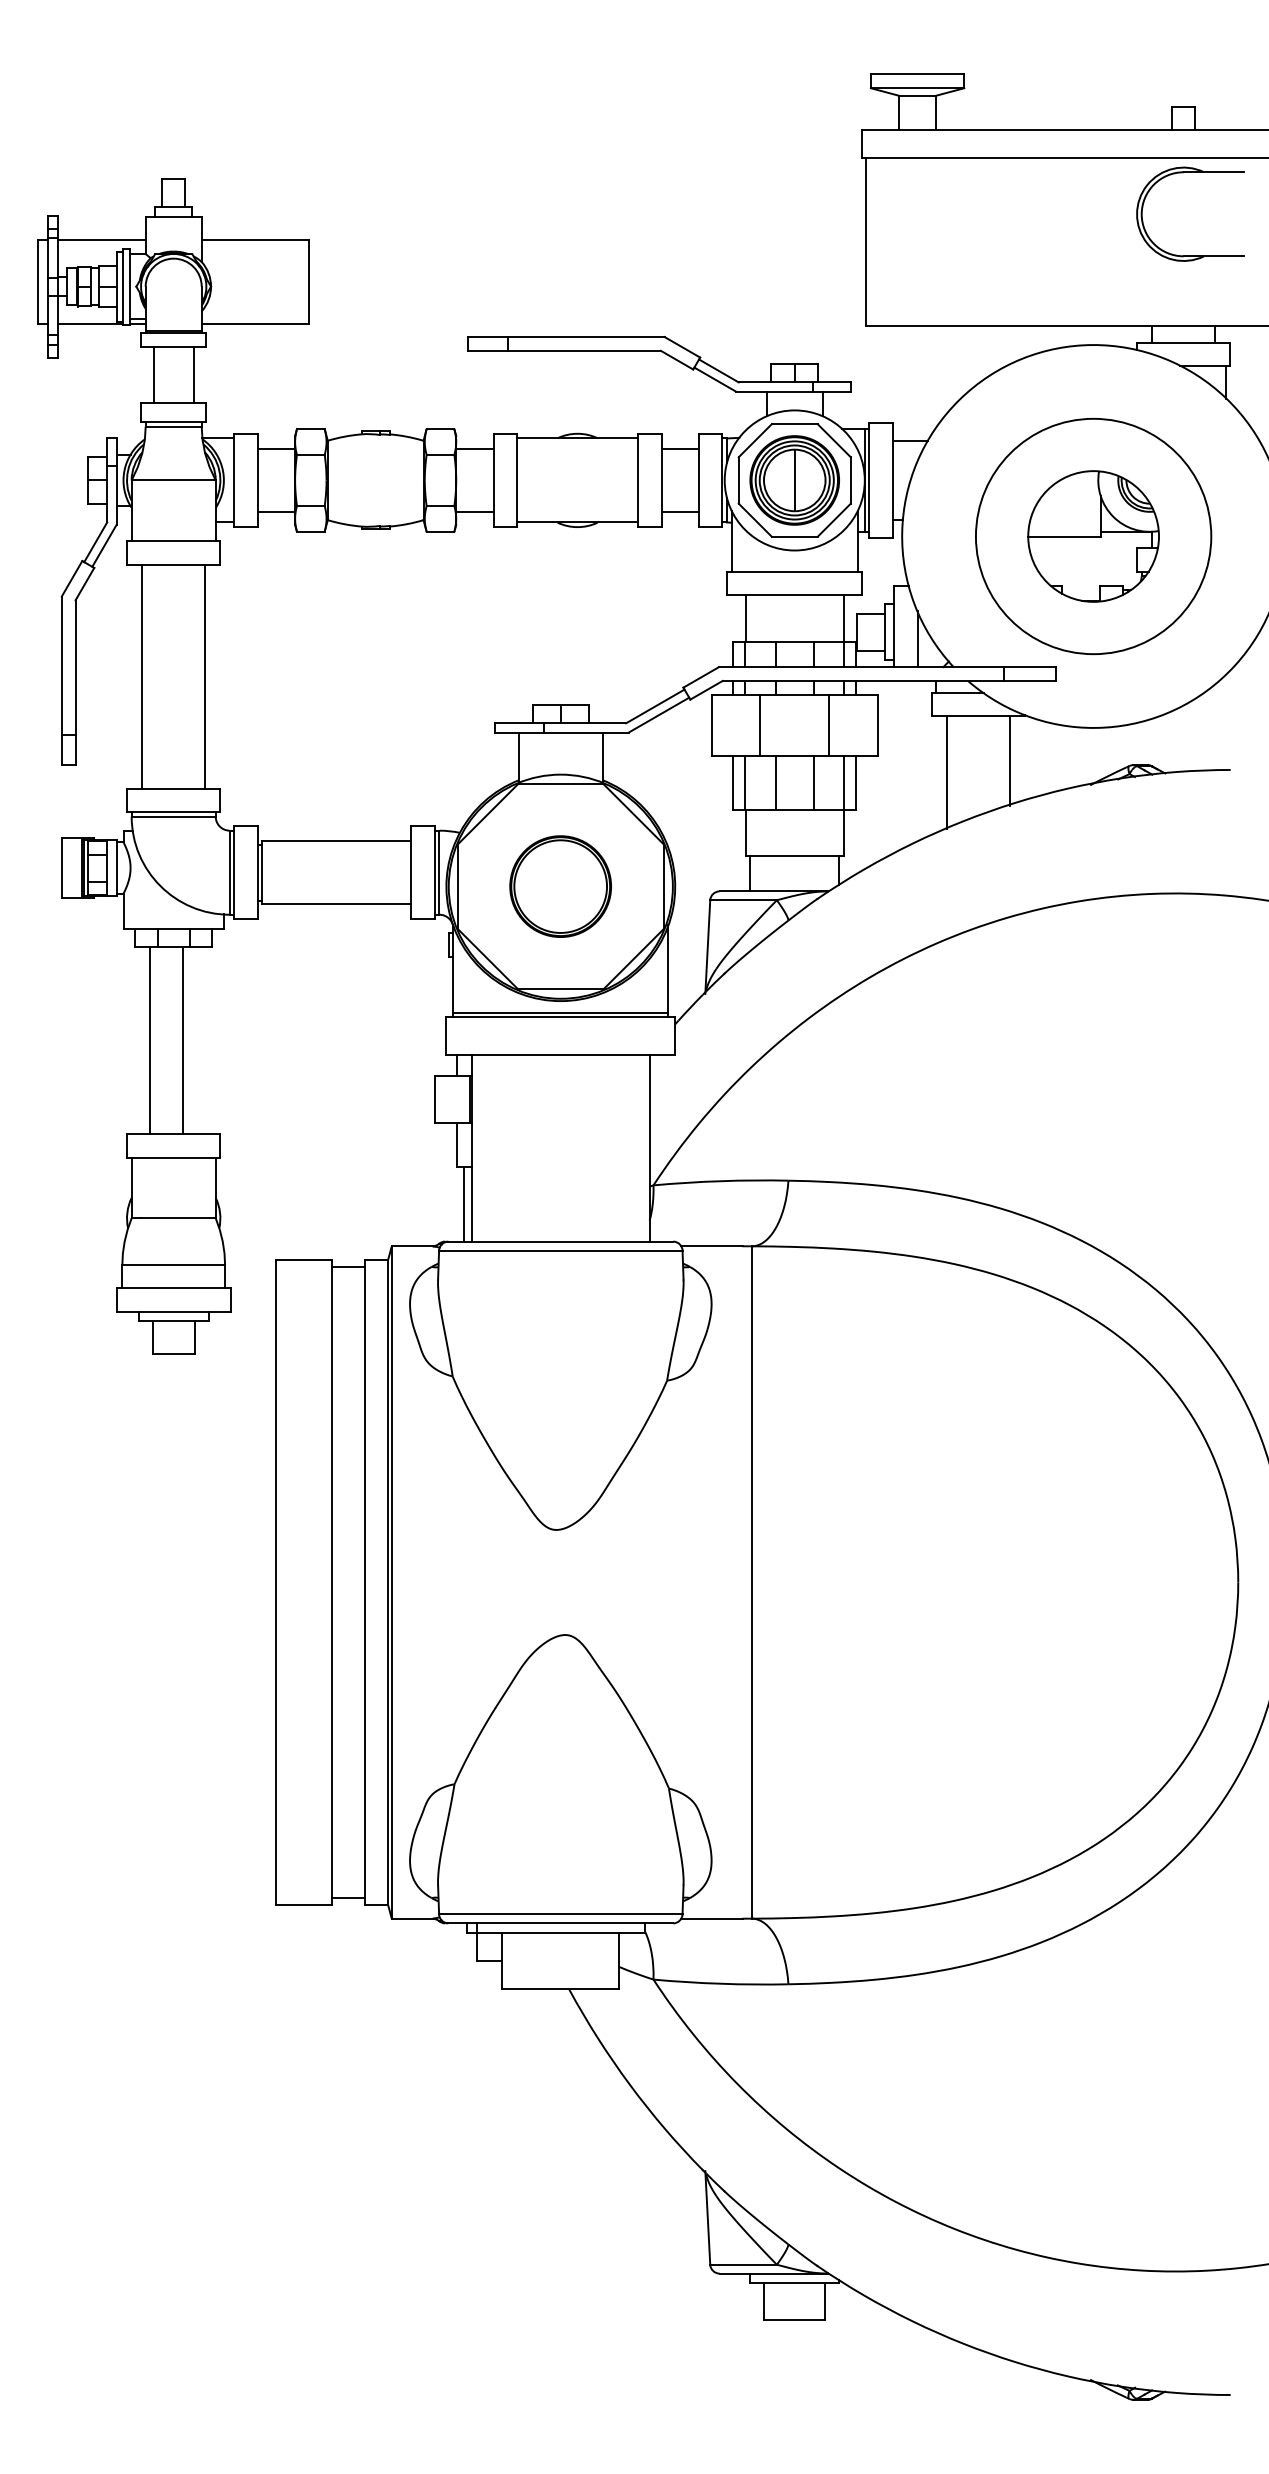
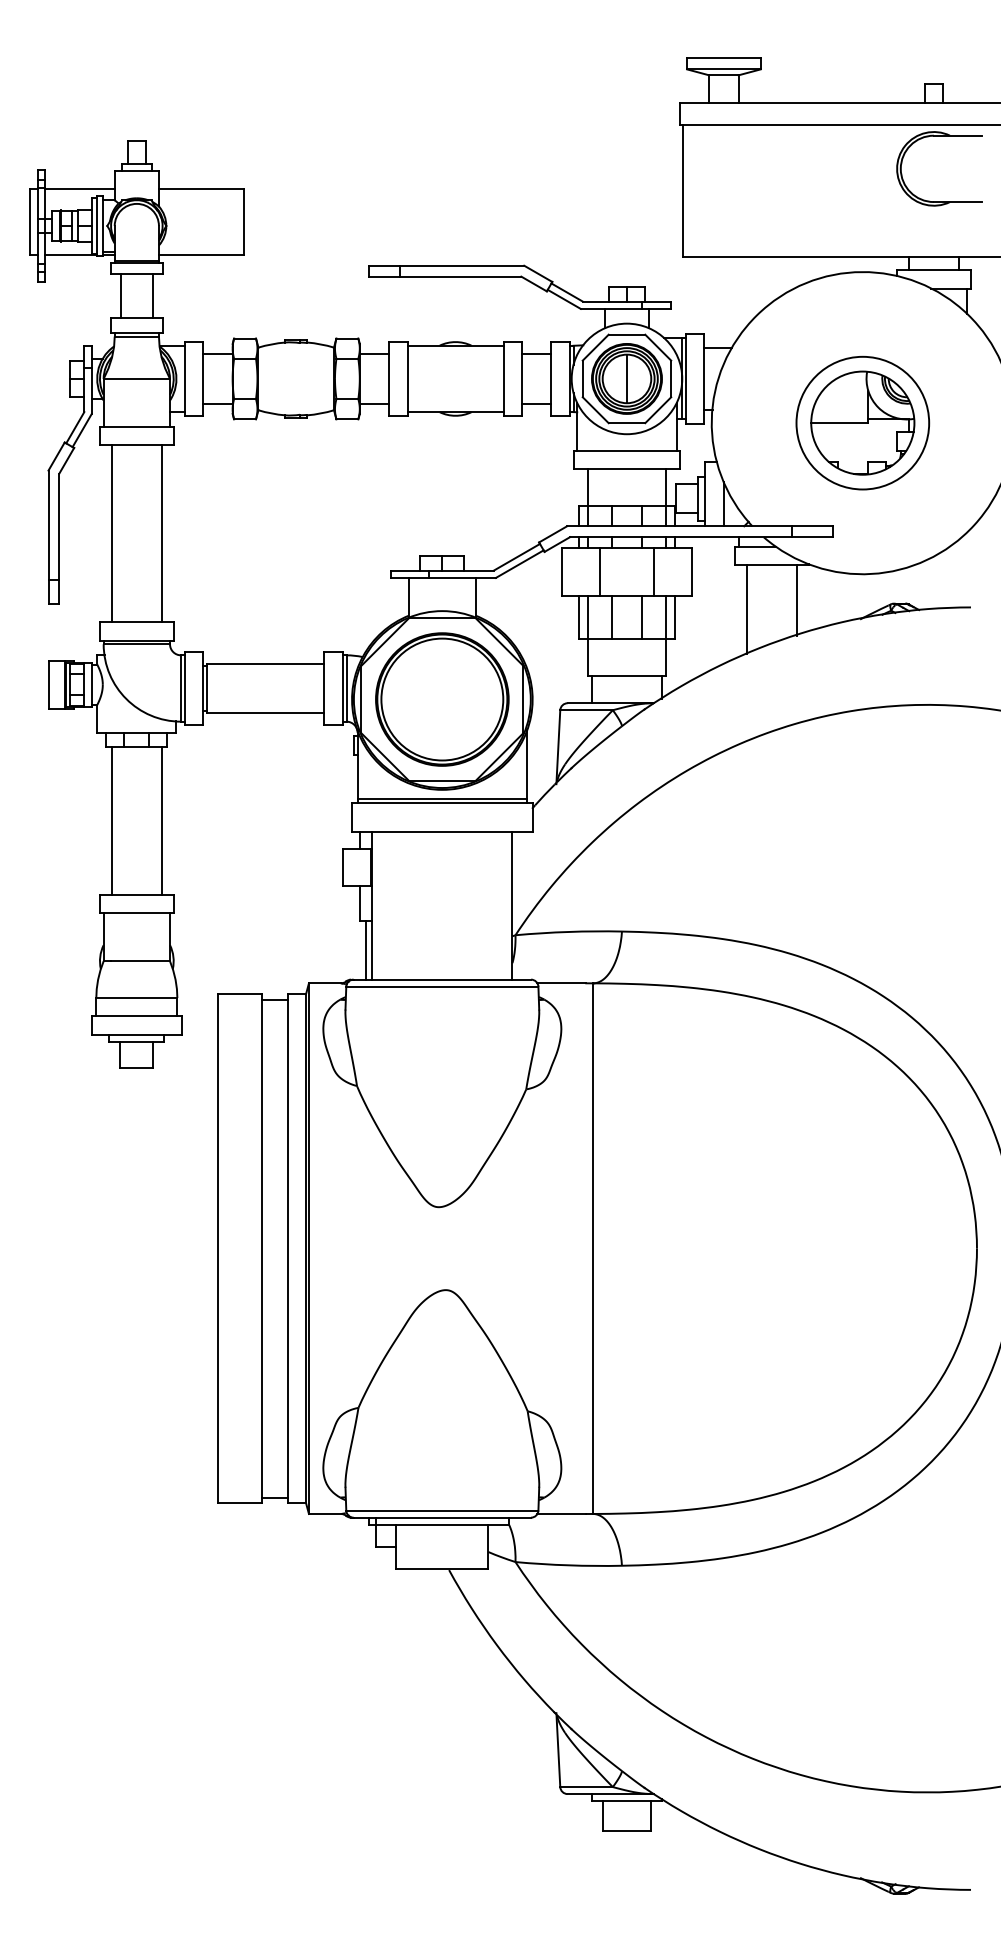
circle: (1093, 536) -> (862, 423), size x0.71
part: (560, 886) -> (442, 699), size x1.67
line: (150, 1040) -> (161, 820), moved
line: (183, 1040) -> (112, 820), moved

